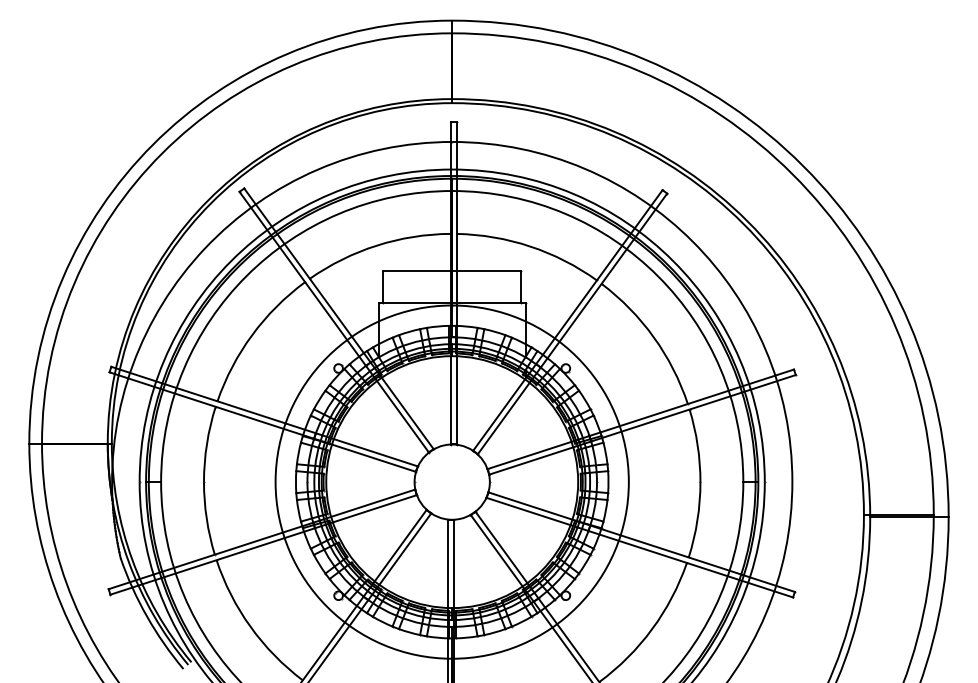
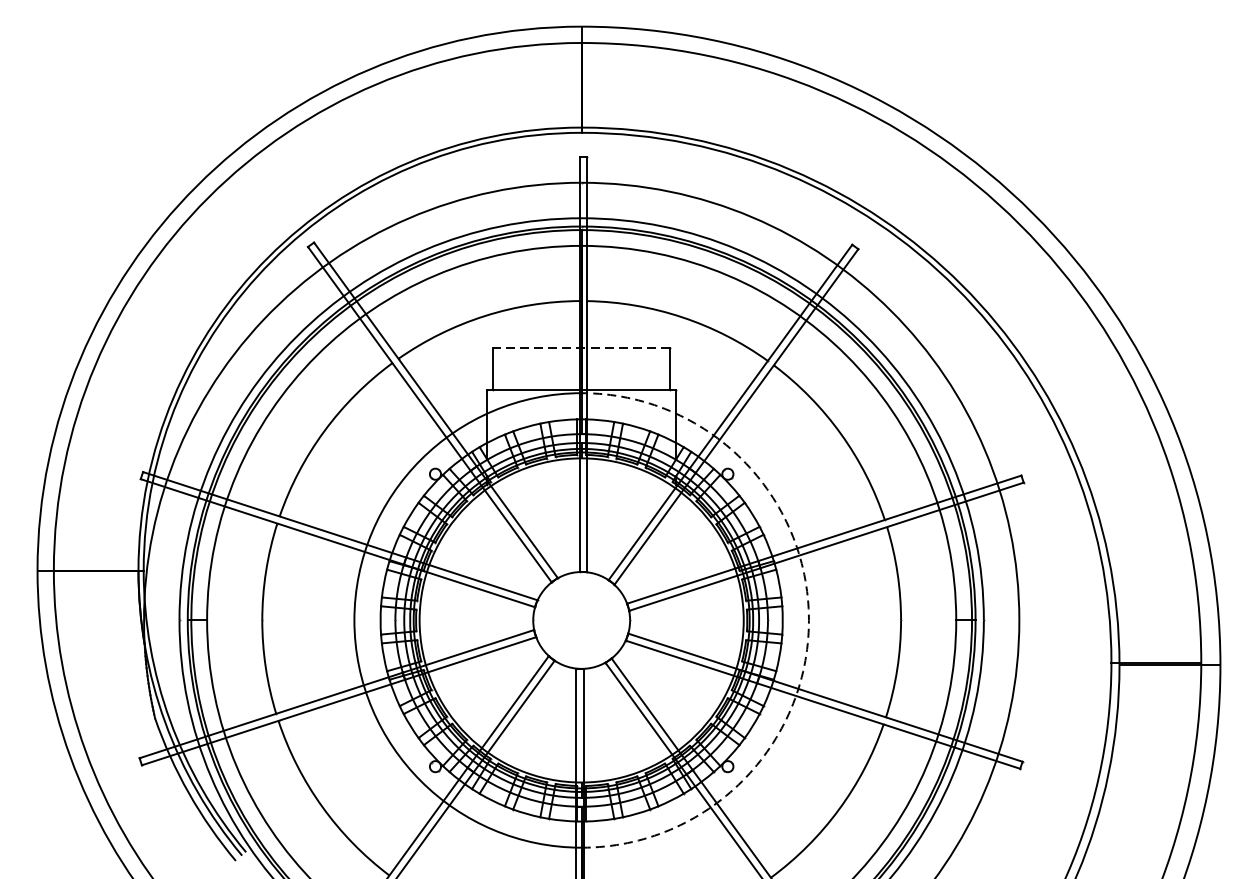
line: (452, 270) -> (582, 348), solid -> dashed
arc: (628, 482) -> (808, 620), solid -> dashed

